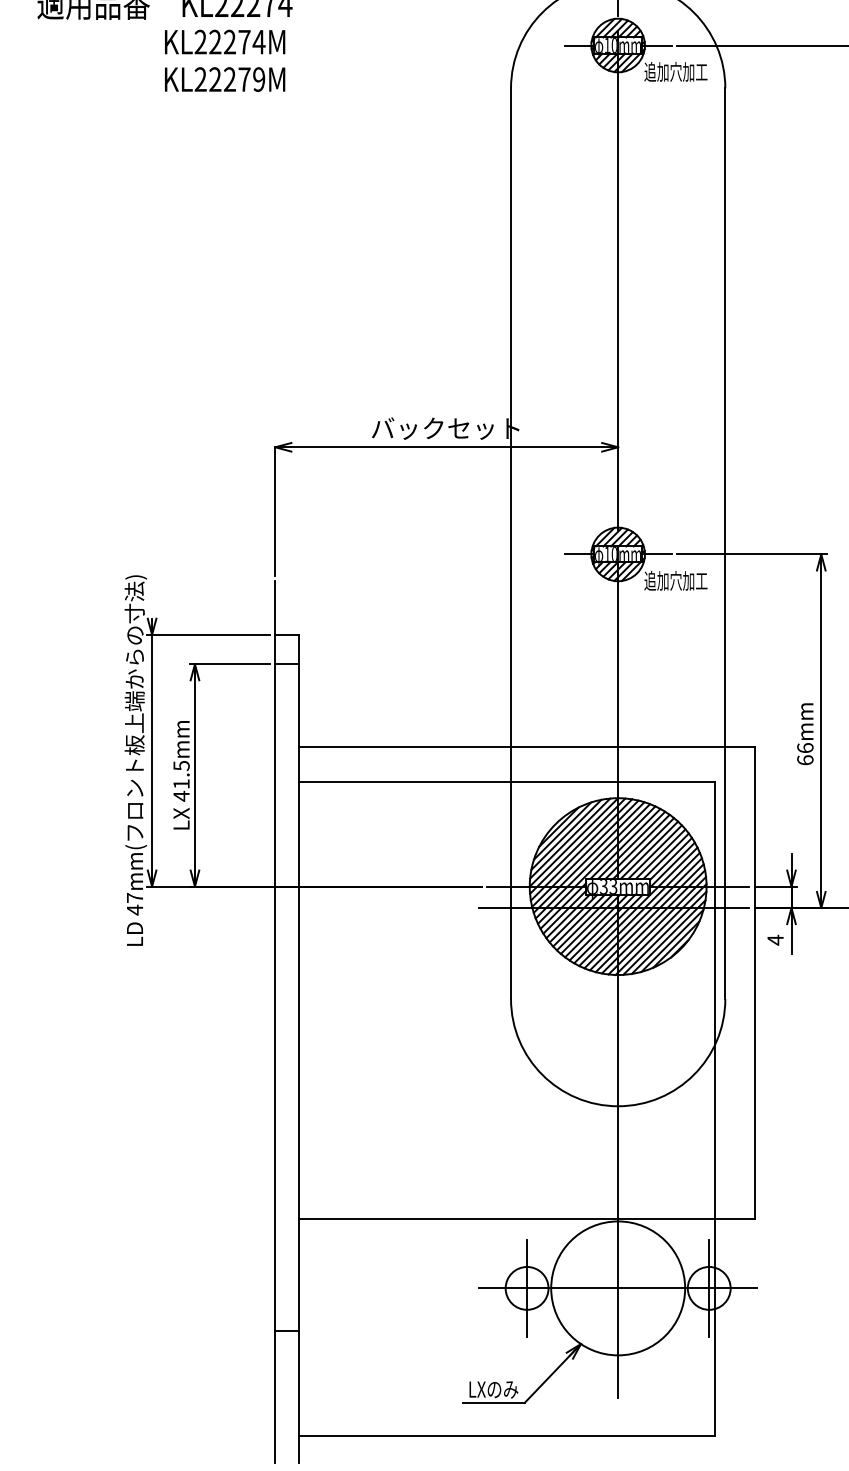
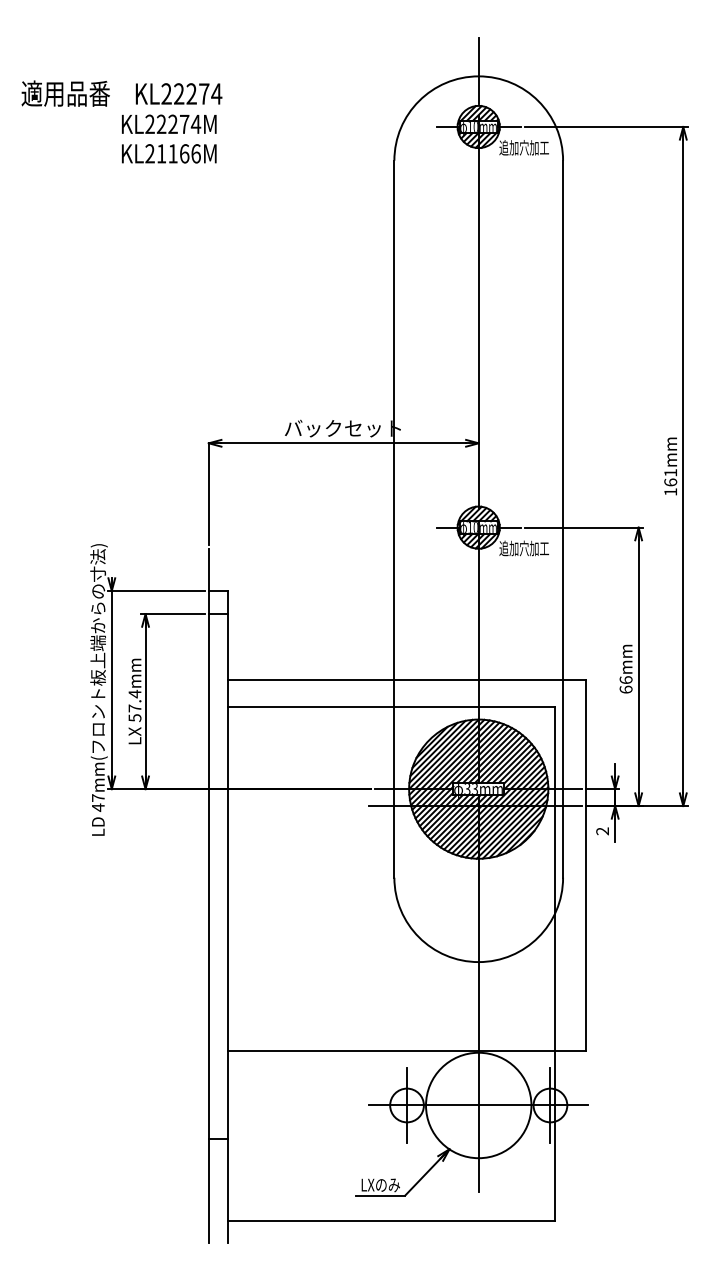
text: (236, 79) -> (178, 153), KL22279M -> KL21166M
text: (180, 780) -> (134, 705), 41.5mm -> 57.4mm
text: (775, 940) -> (602, 831), 4 -> 2

